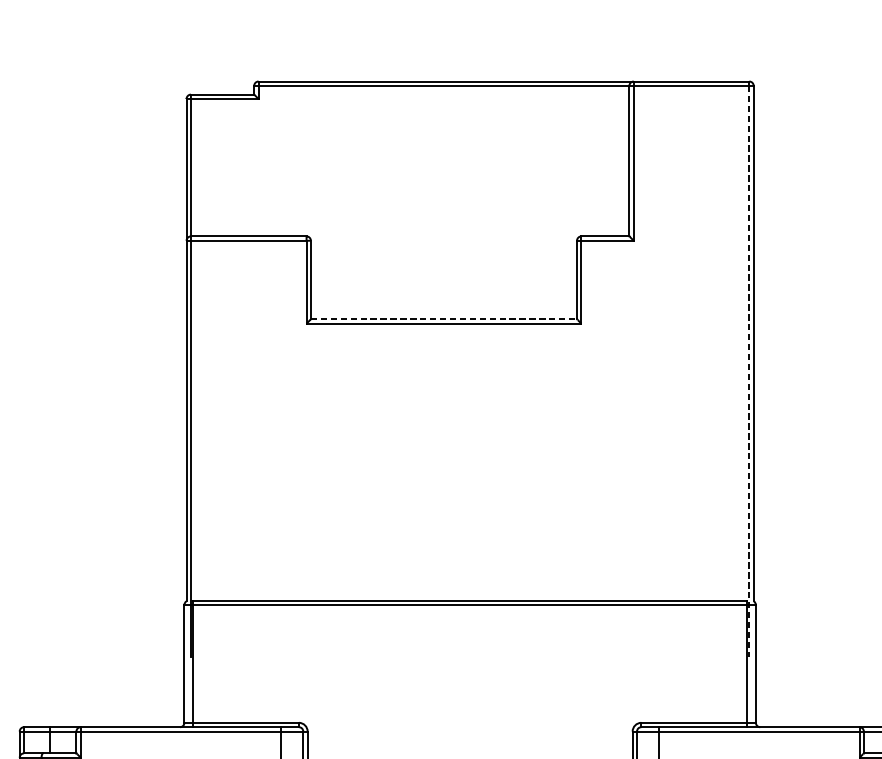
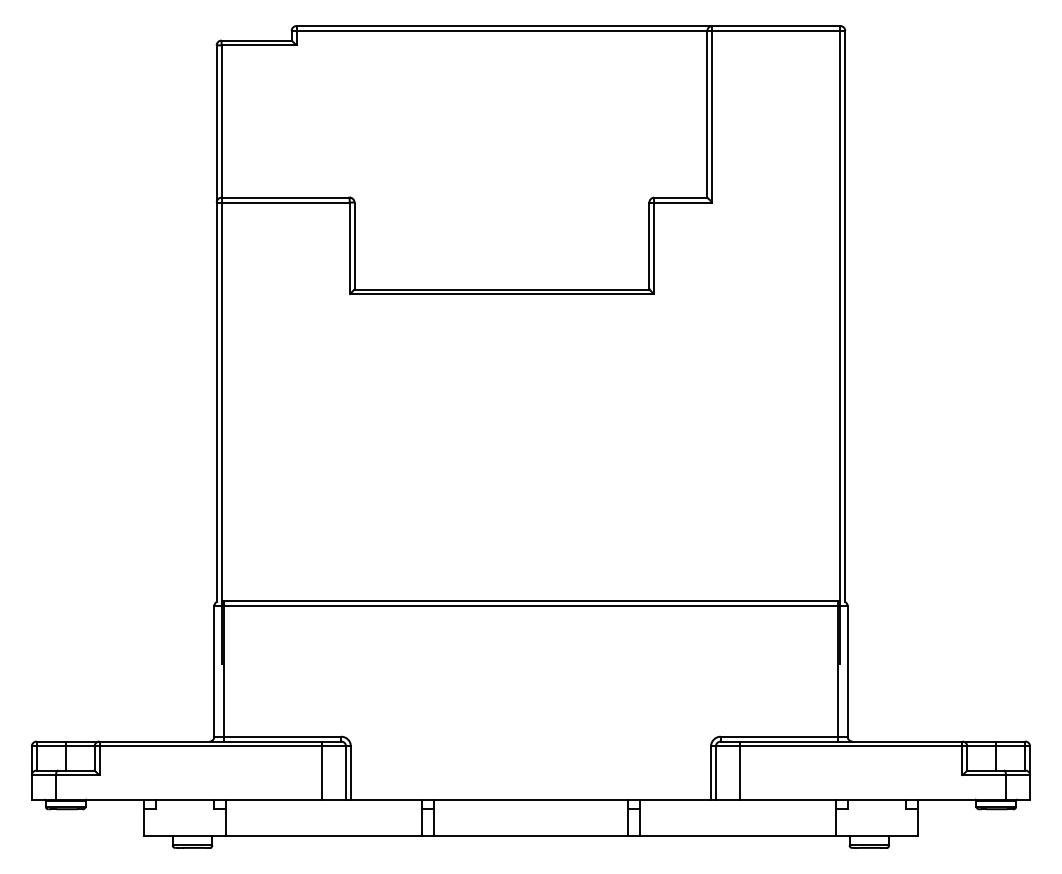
line: (444, 319) -> (502, 289), dashed -> solid
line: (749, 371) -> (840, 347), dashed -> solid

